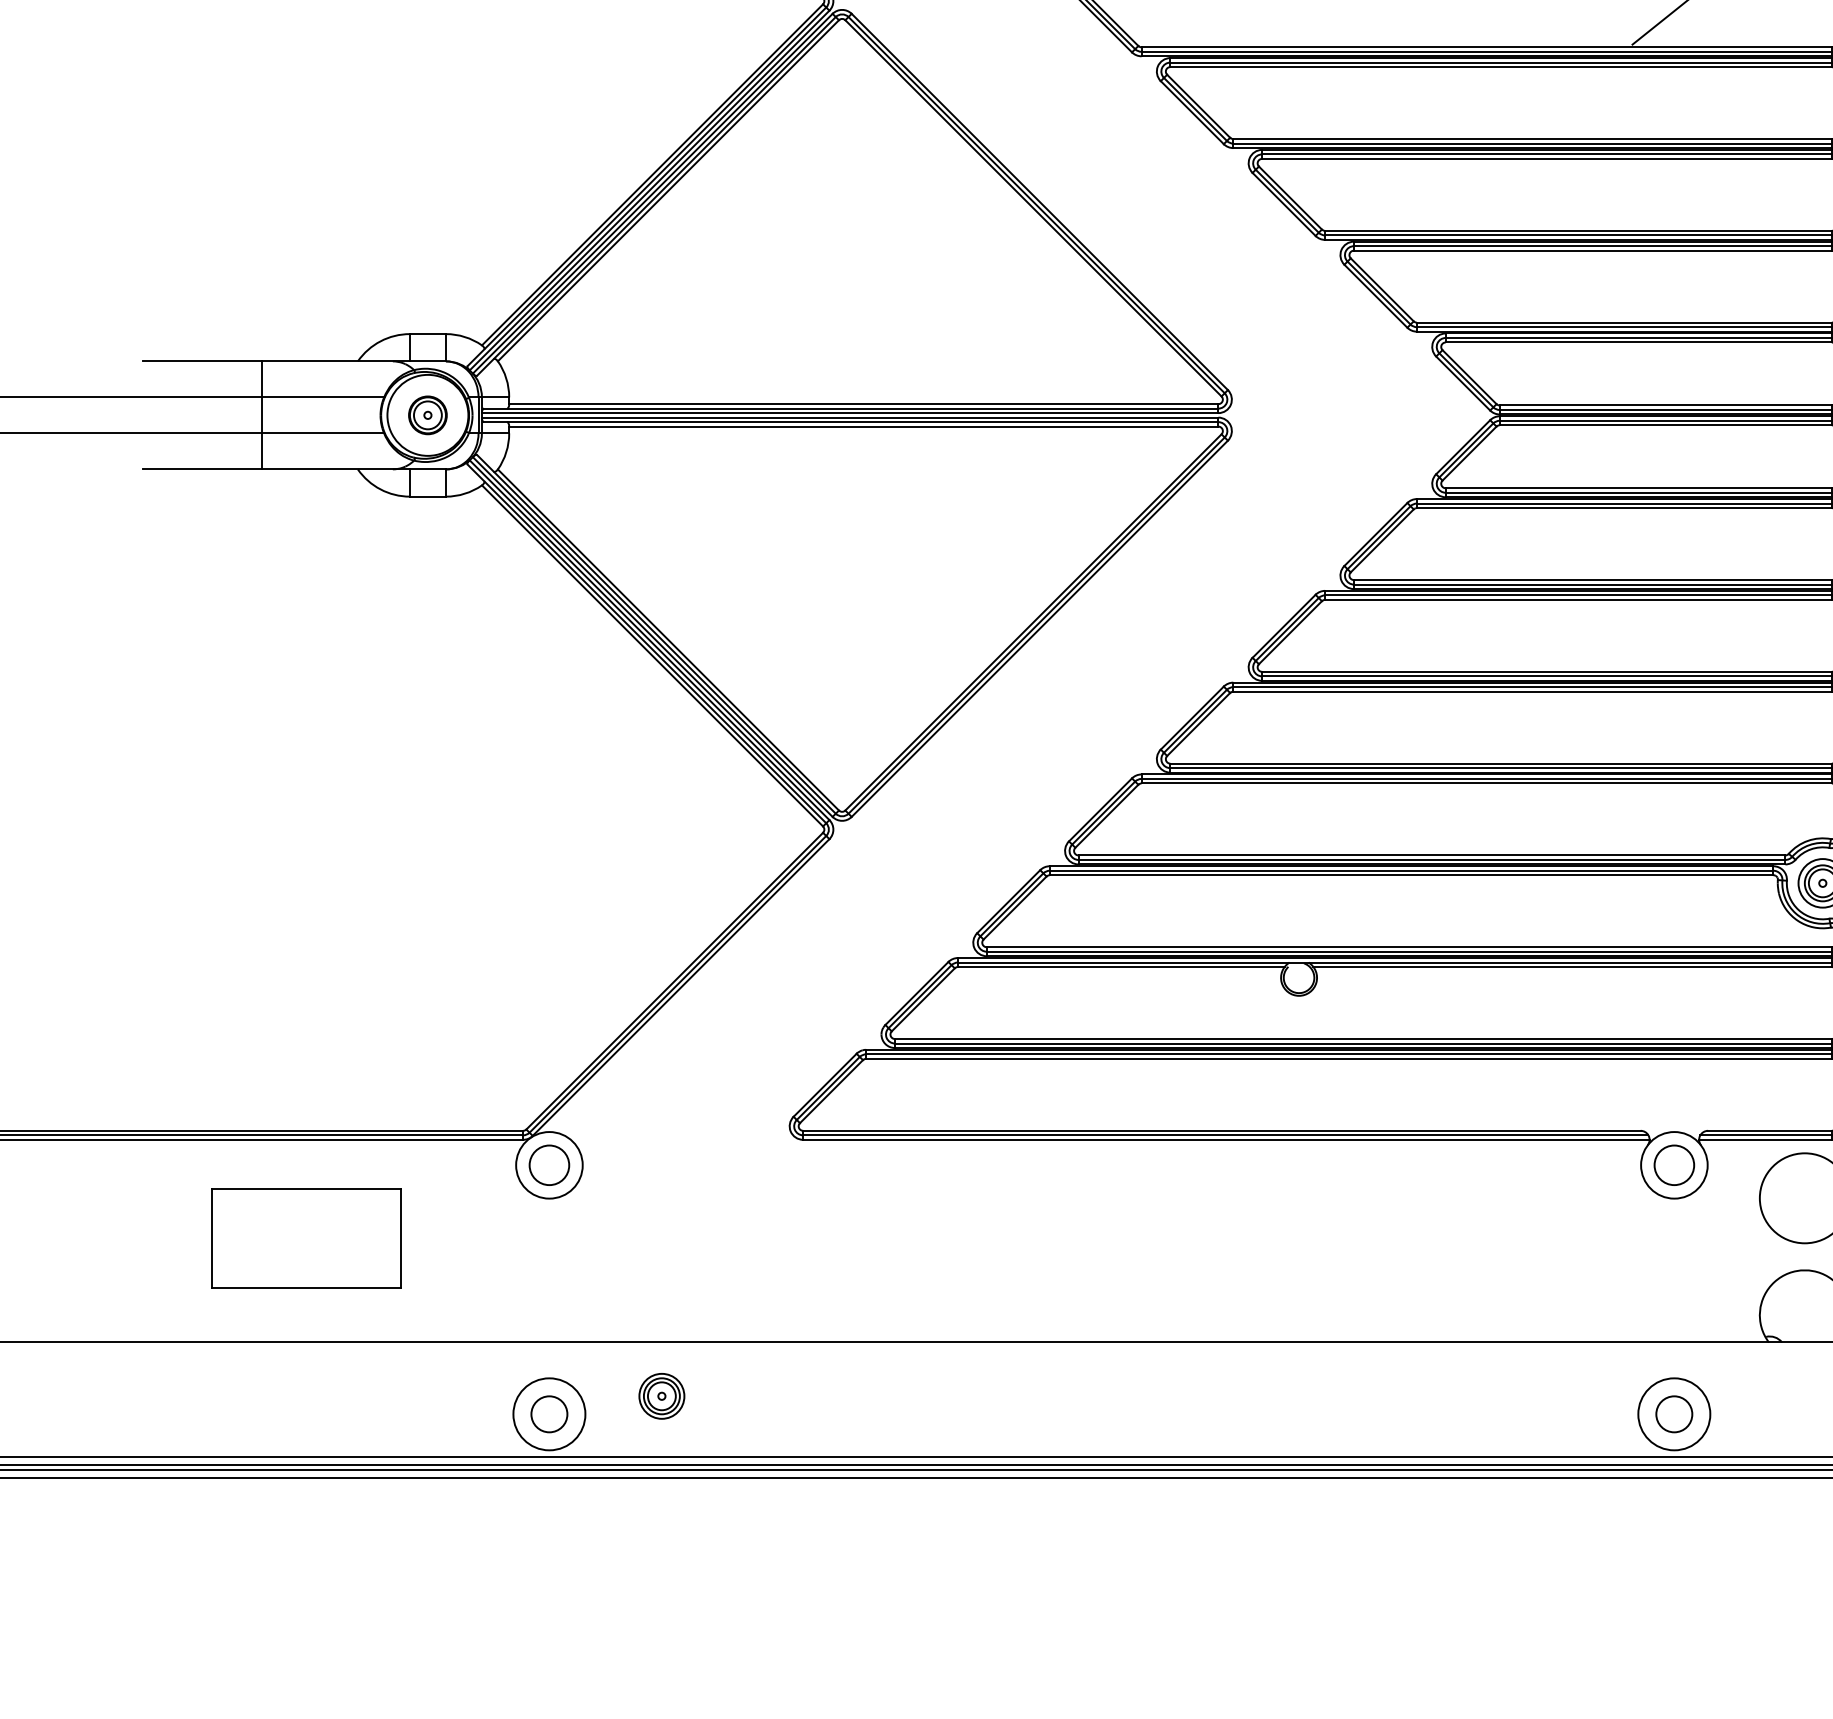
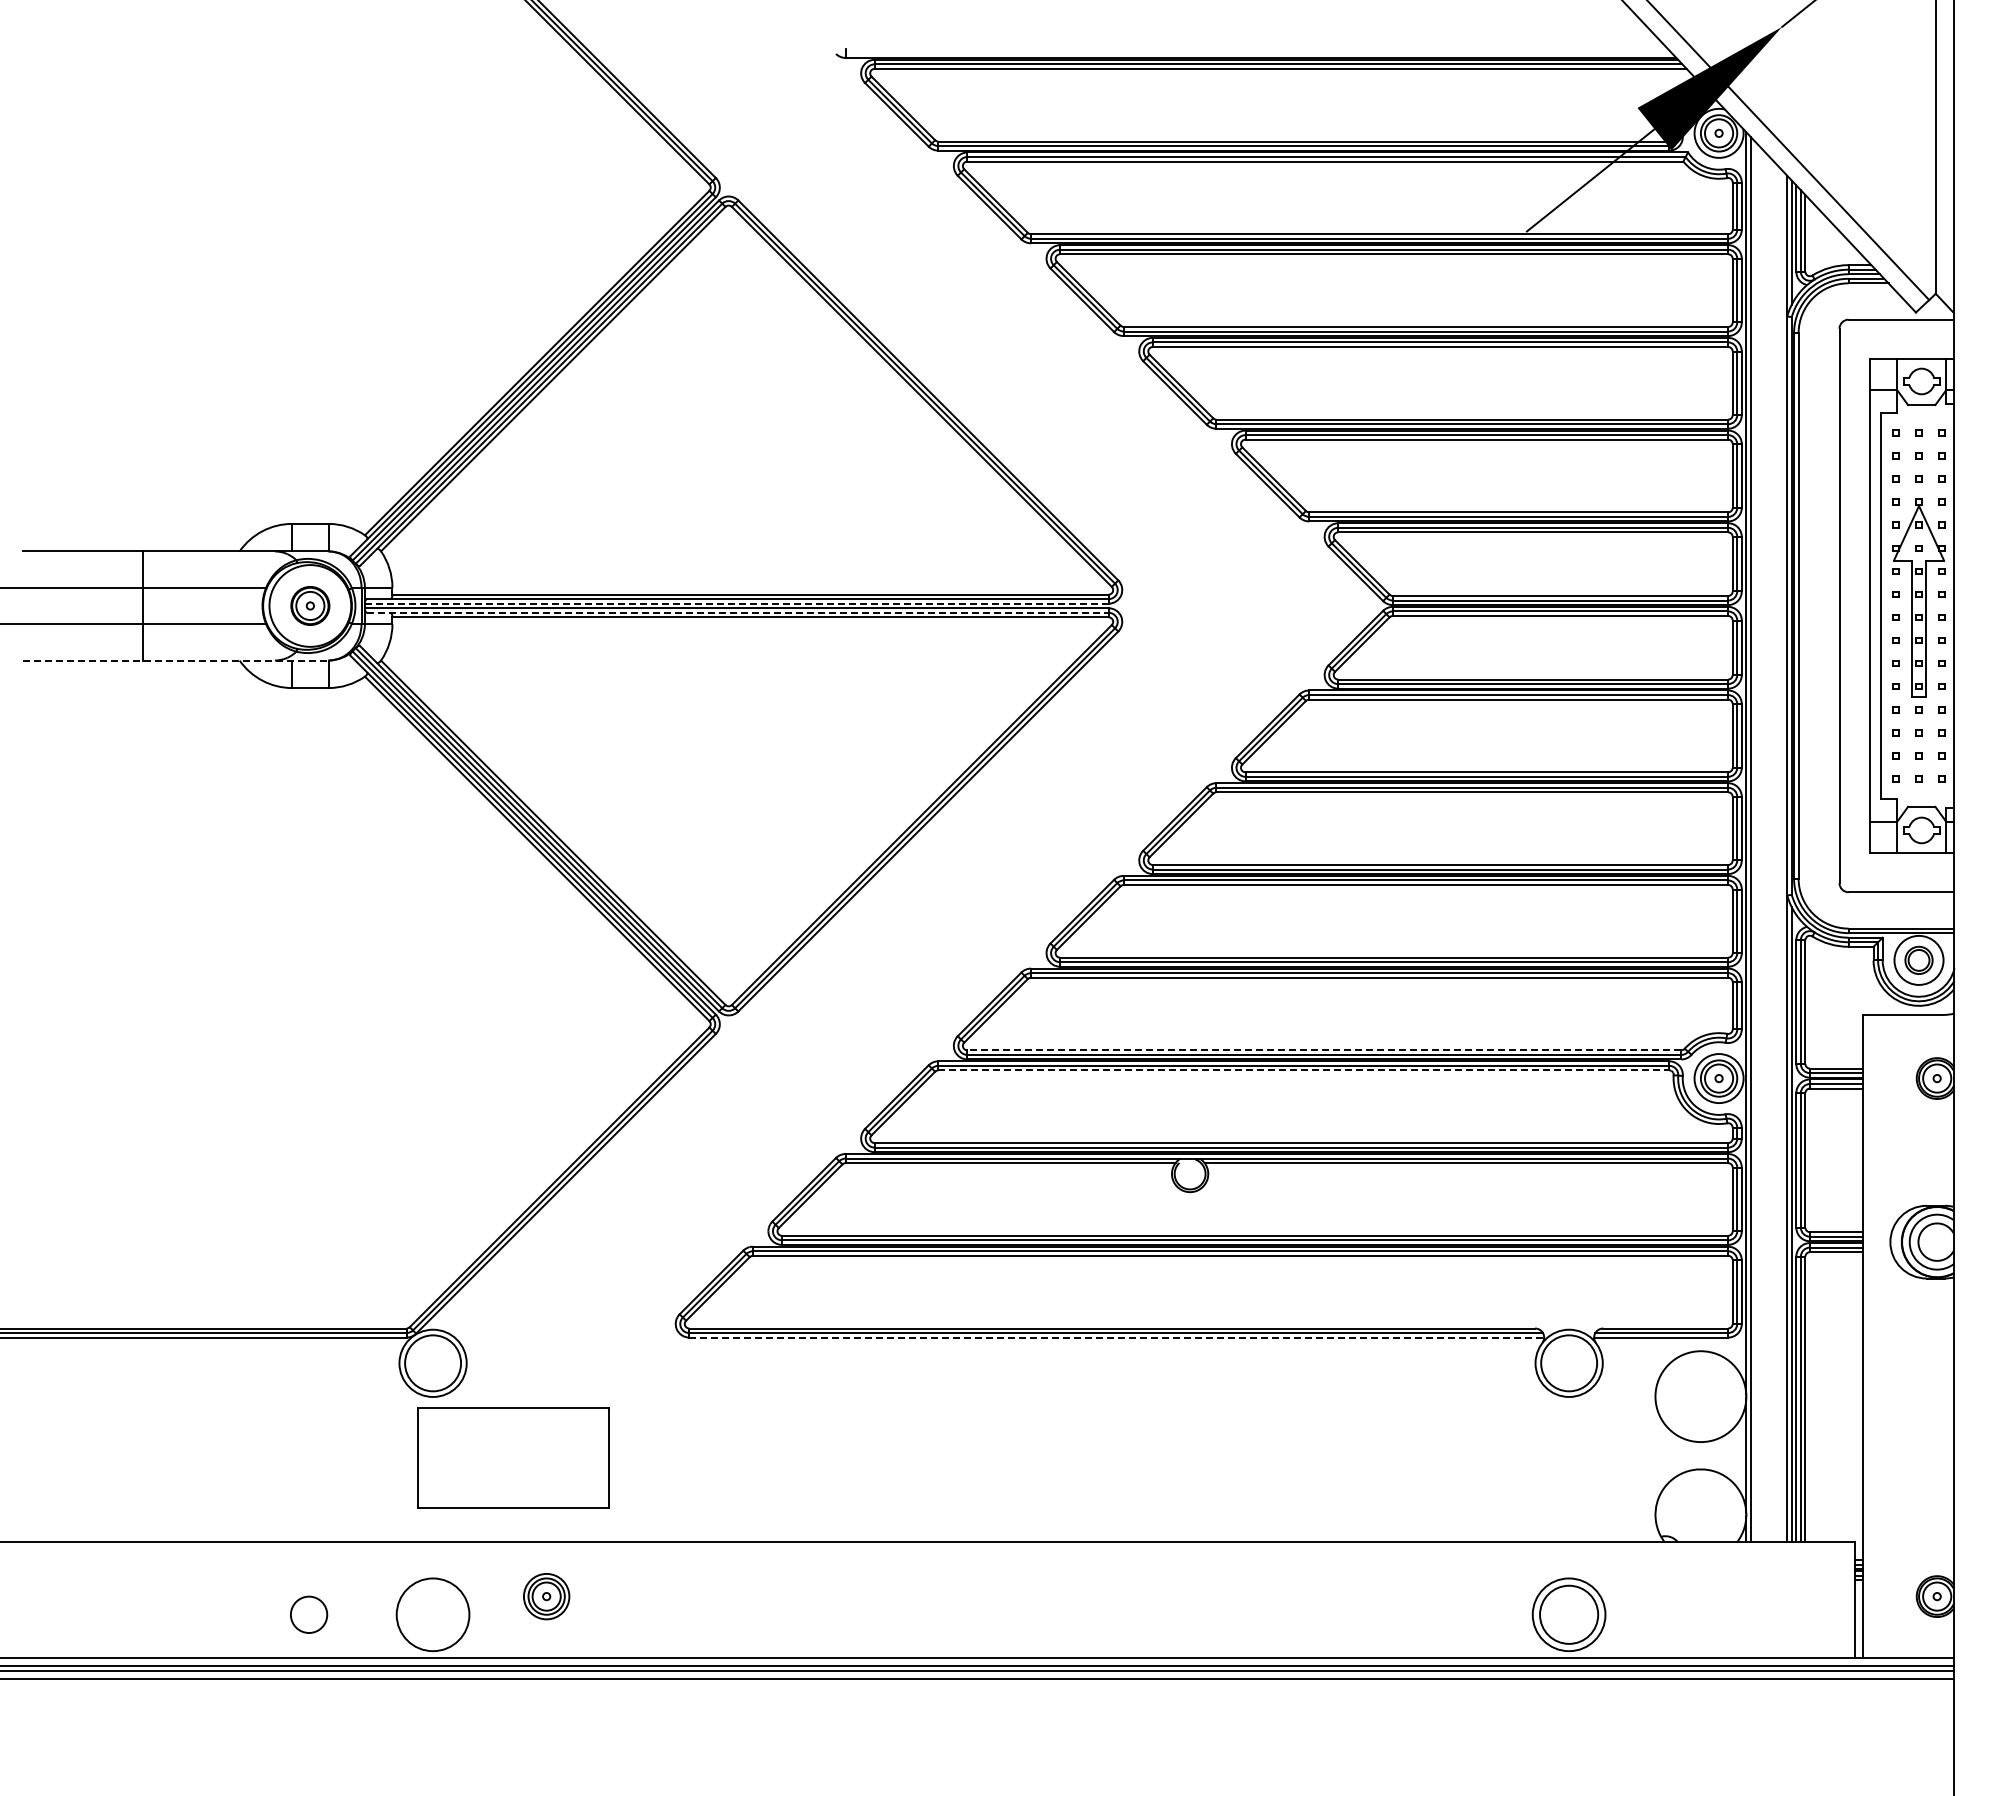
line: (849, 412) -> (736, 603), solid -> dashed
line: (850, 421) -> (737, 612), solid -> dashed
line: (294, 469) -> (175, 660), solid -> dashed
line: (1432, 855) -> (1324, 1050), solid -> dashed
line: (1412, 875) -> (1304, 1070), solid -> dashed
line: (1227, 1139) -> (1117, 1337), solid -> dashed
circle: (549, 1165) -> (433, 1363), size x1.4
circle: (1674, 1165) -> (1569, 1363), size x1.4
part: (306, 1238) -> (513, 1457), moved
circle: (549, 1414) -> (309, 1614), moved
circle: (1673, 1414) -> (1568, 1614), size x1.6

